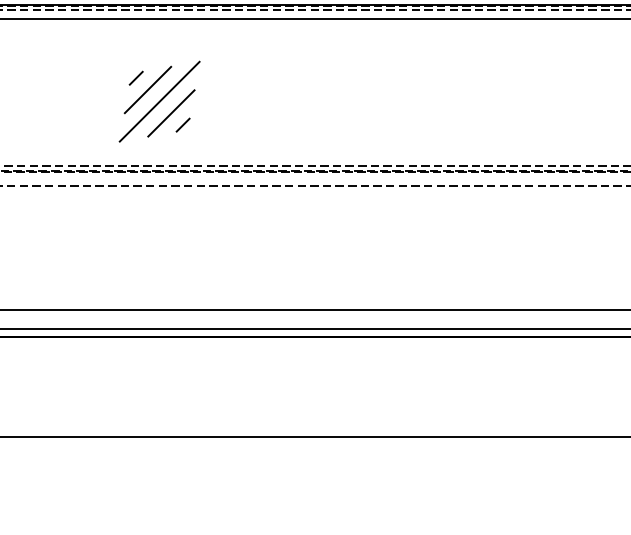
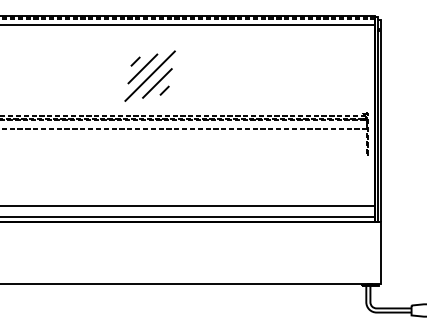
part: (158, 100) -> (149, 75), moved

